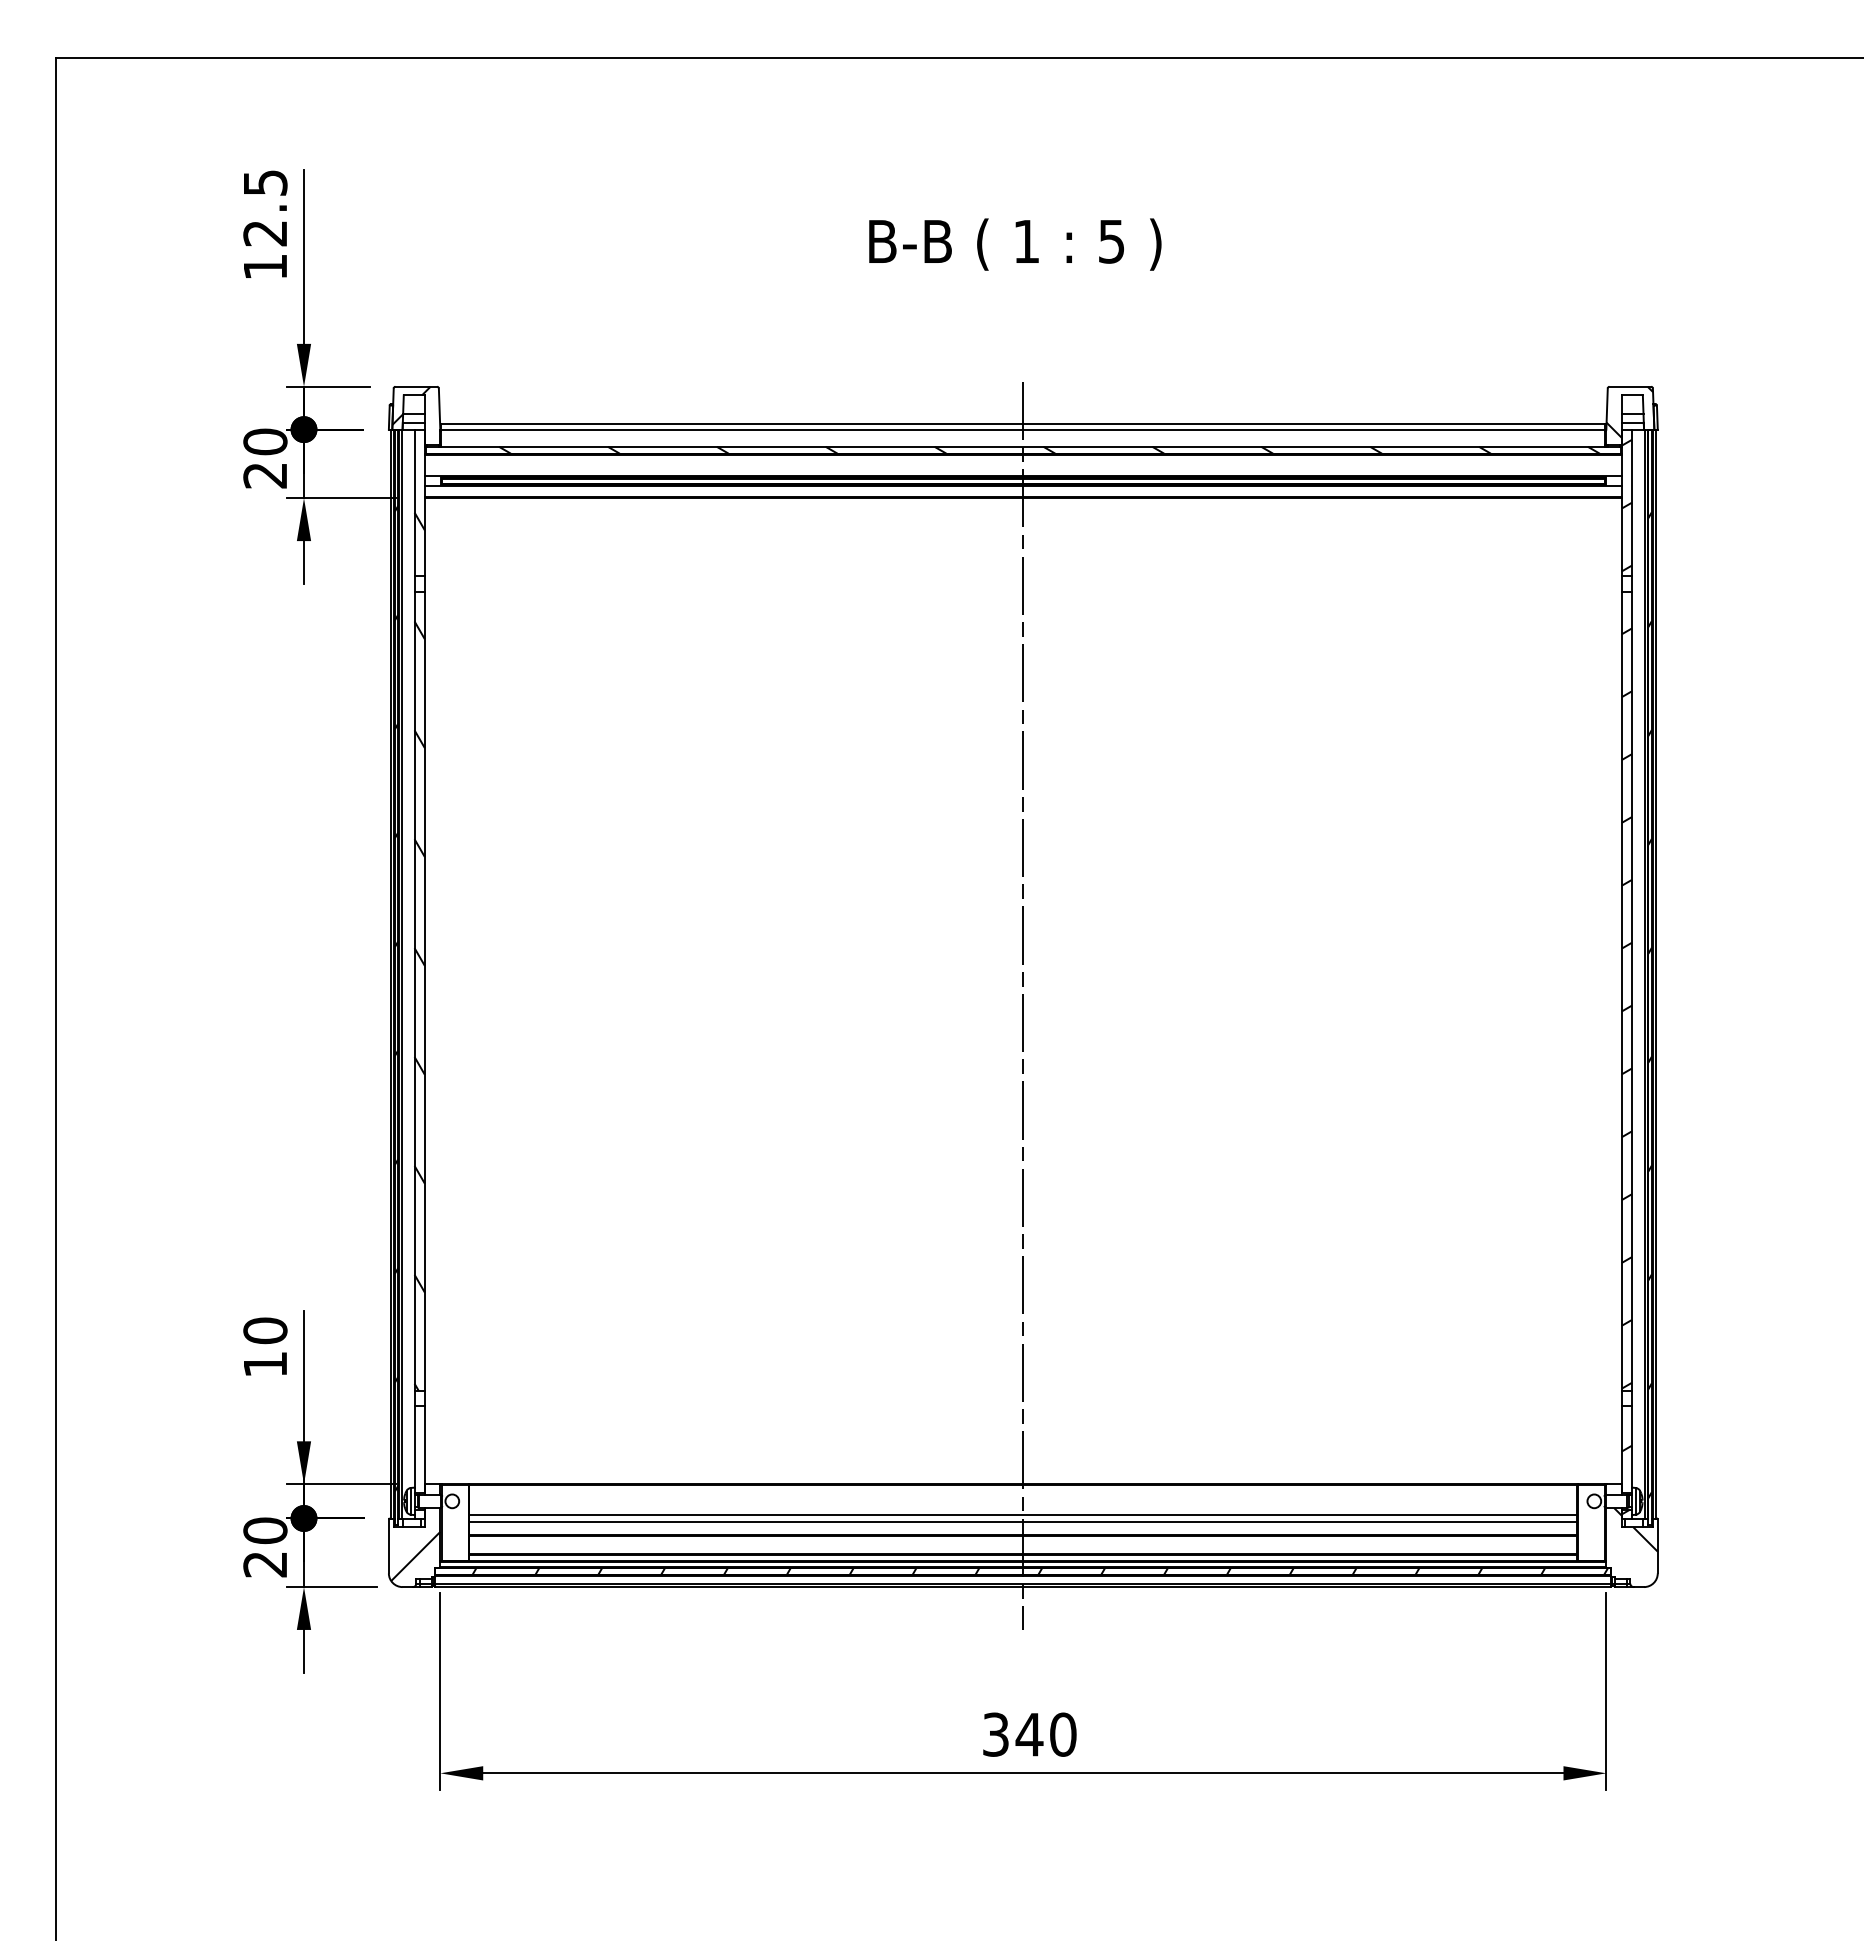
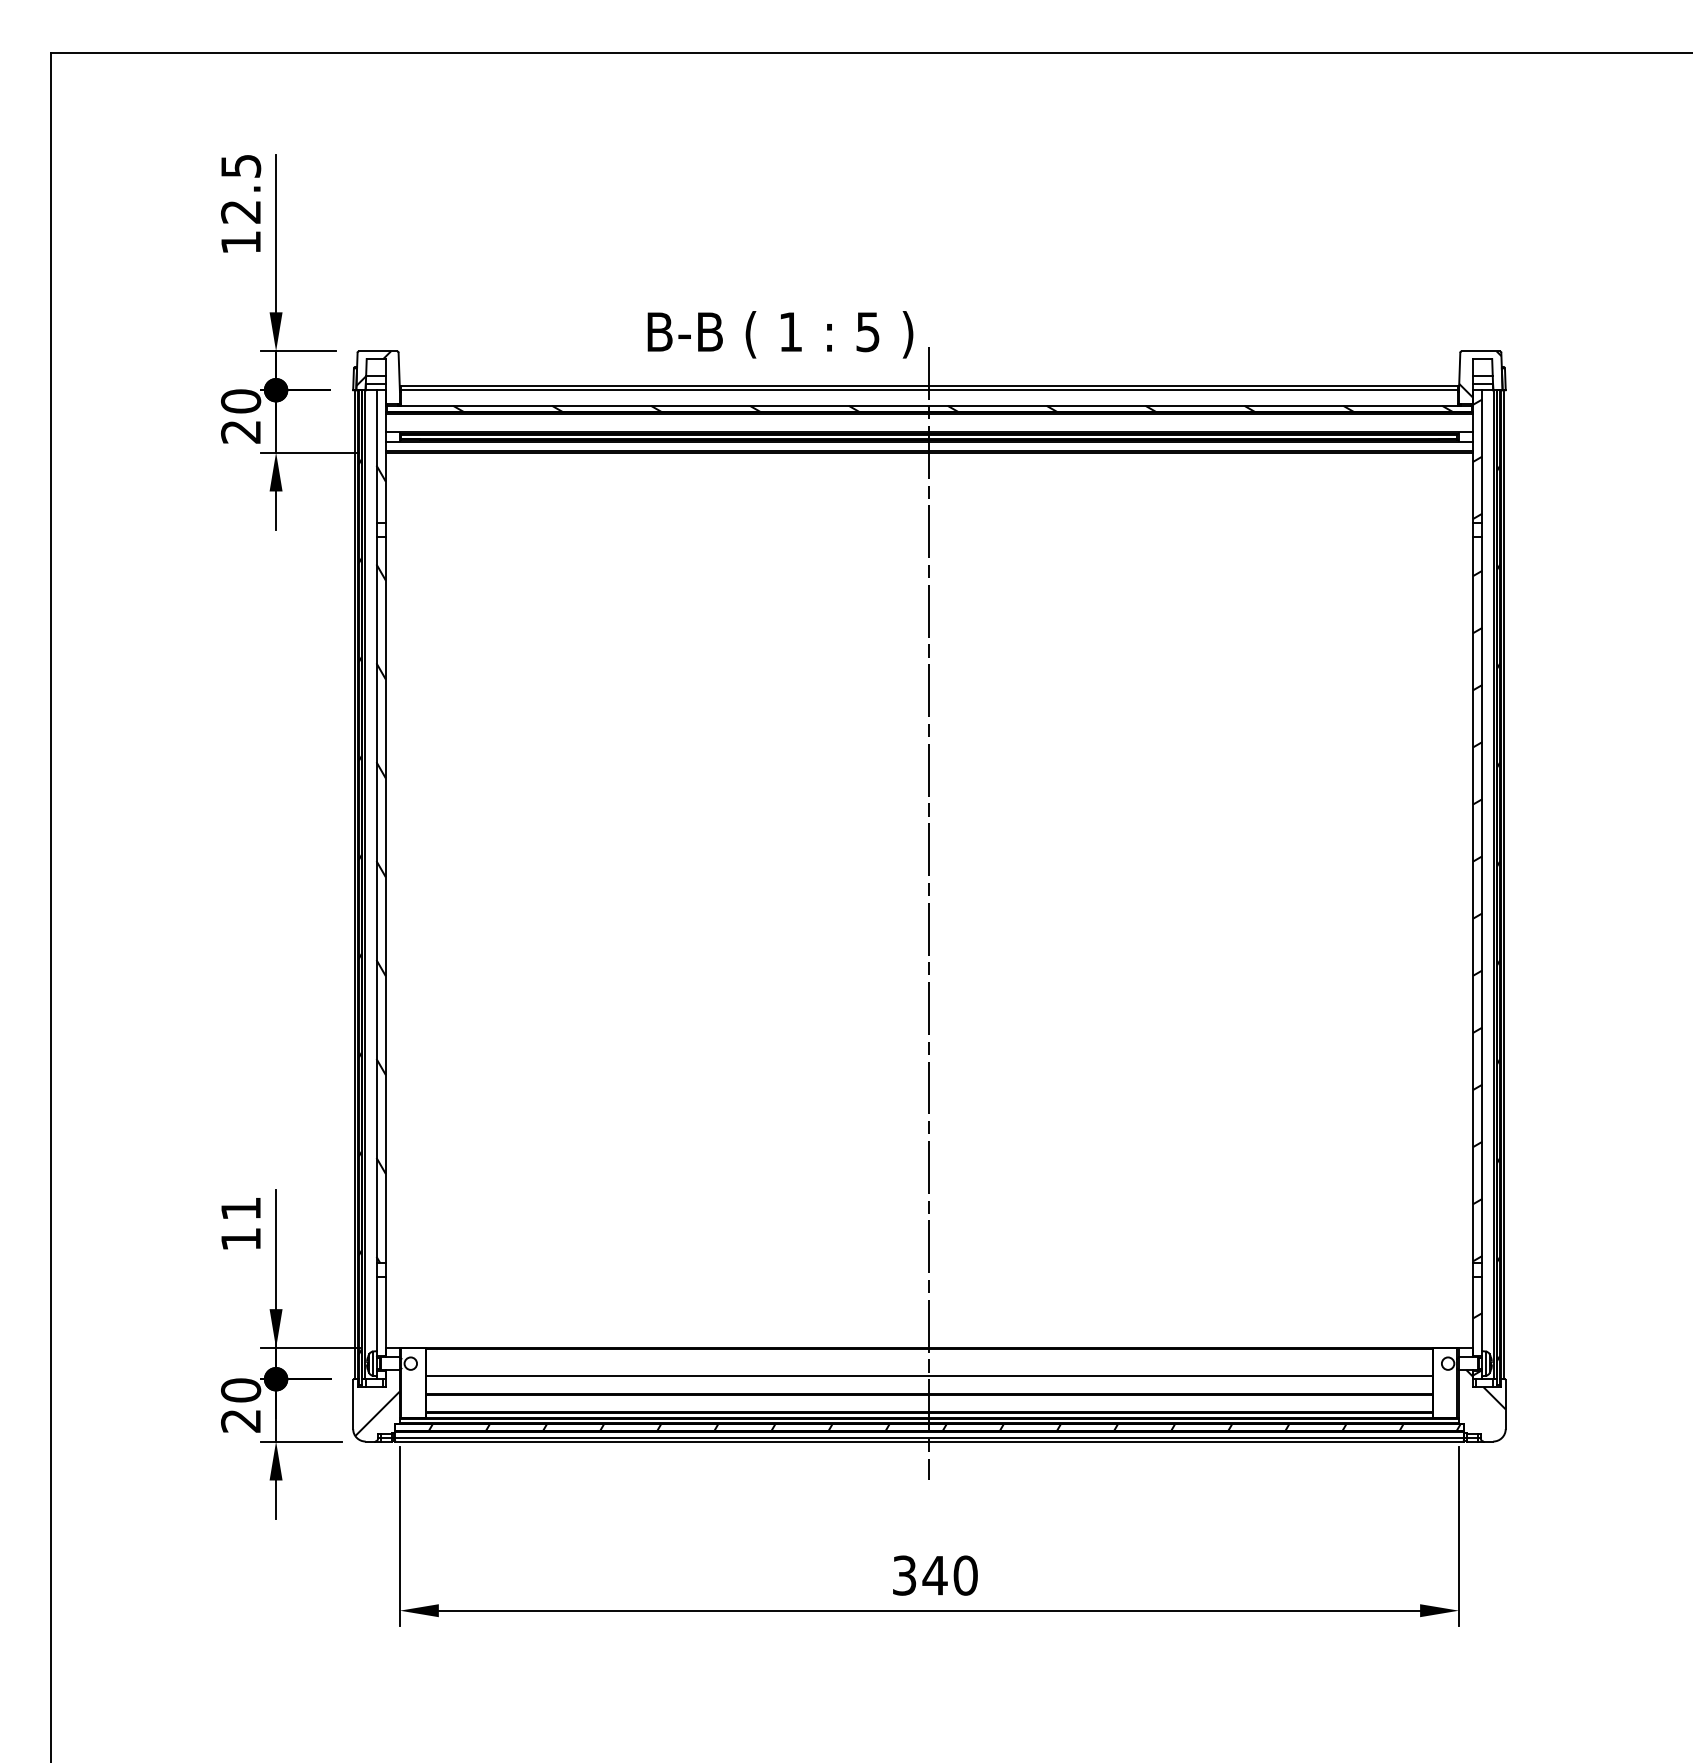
text: (1015, 244) -> (780, 334), moved
text: (265, 1330) -> (241, 1208), 10 -> 11
line: (1023, 1521) -> (929, 1381), removed

